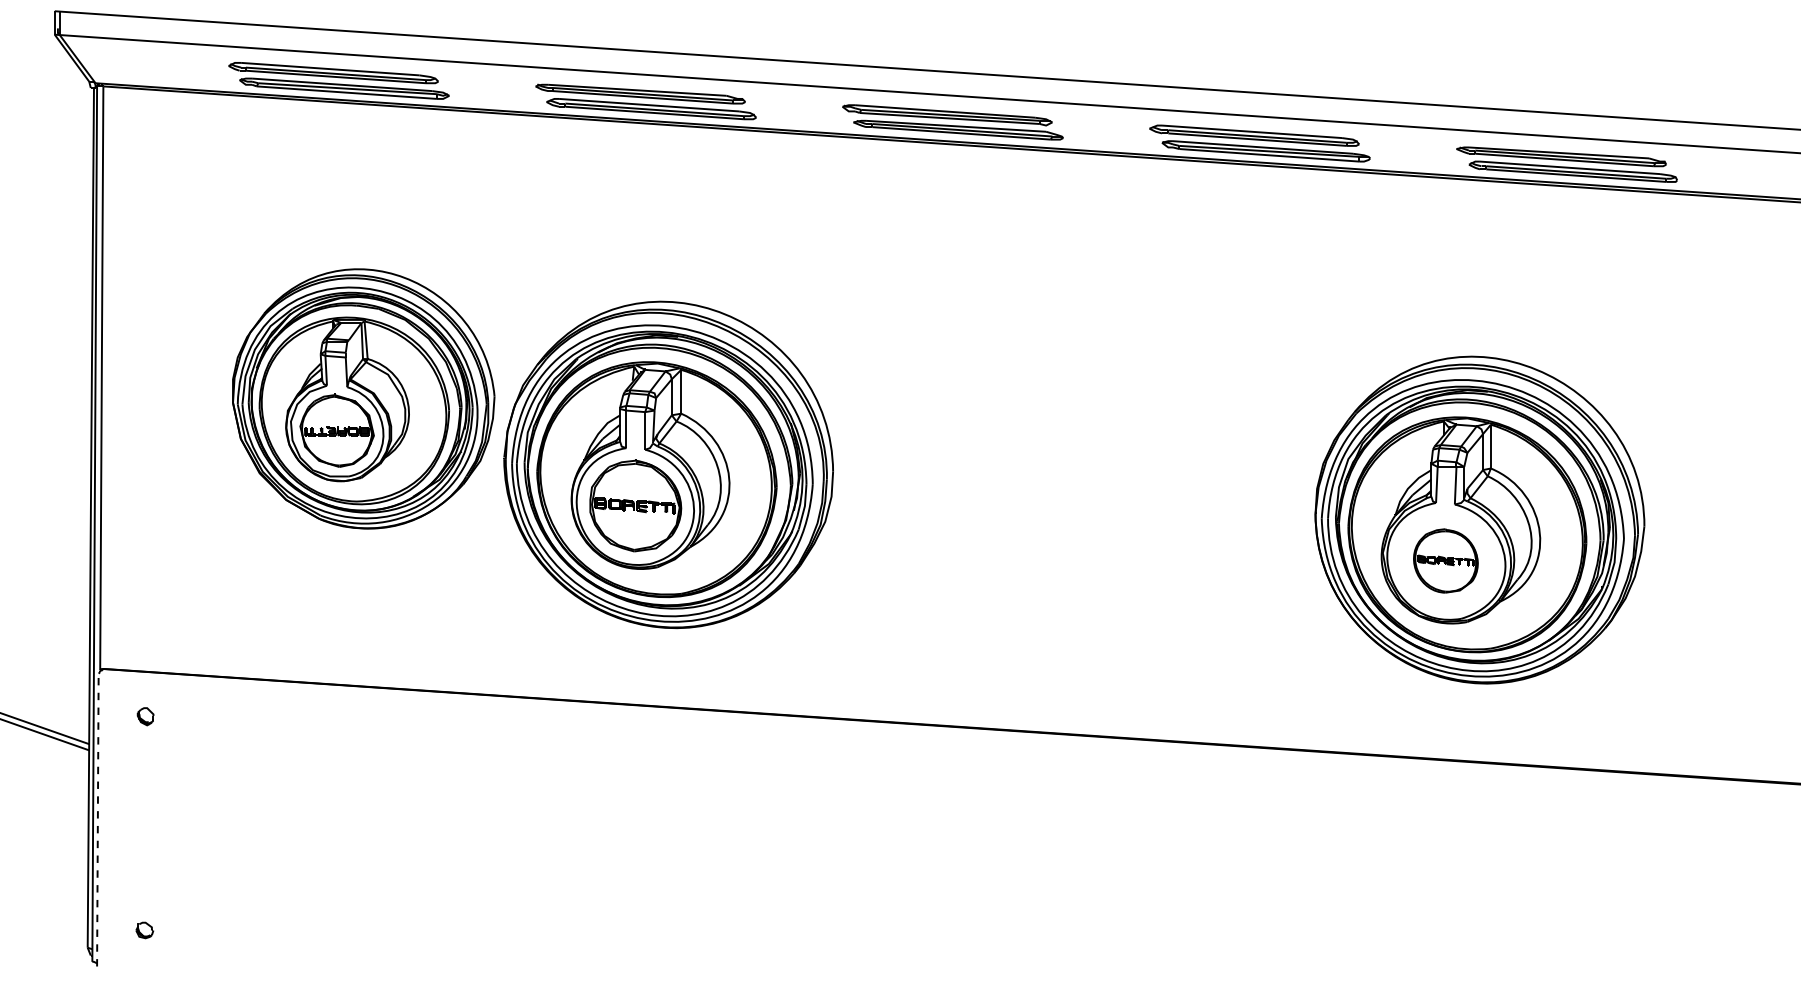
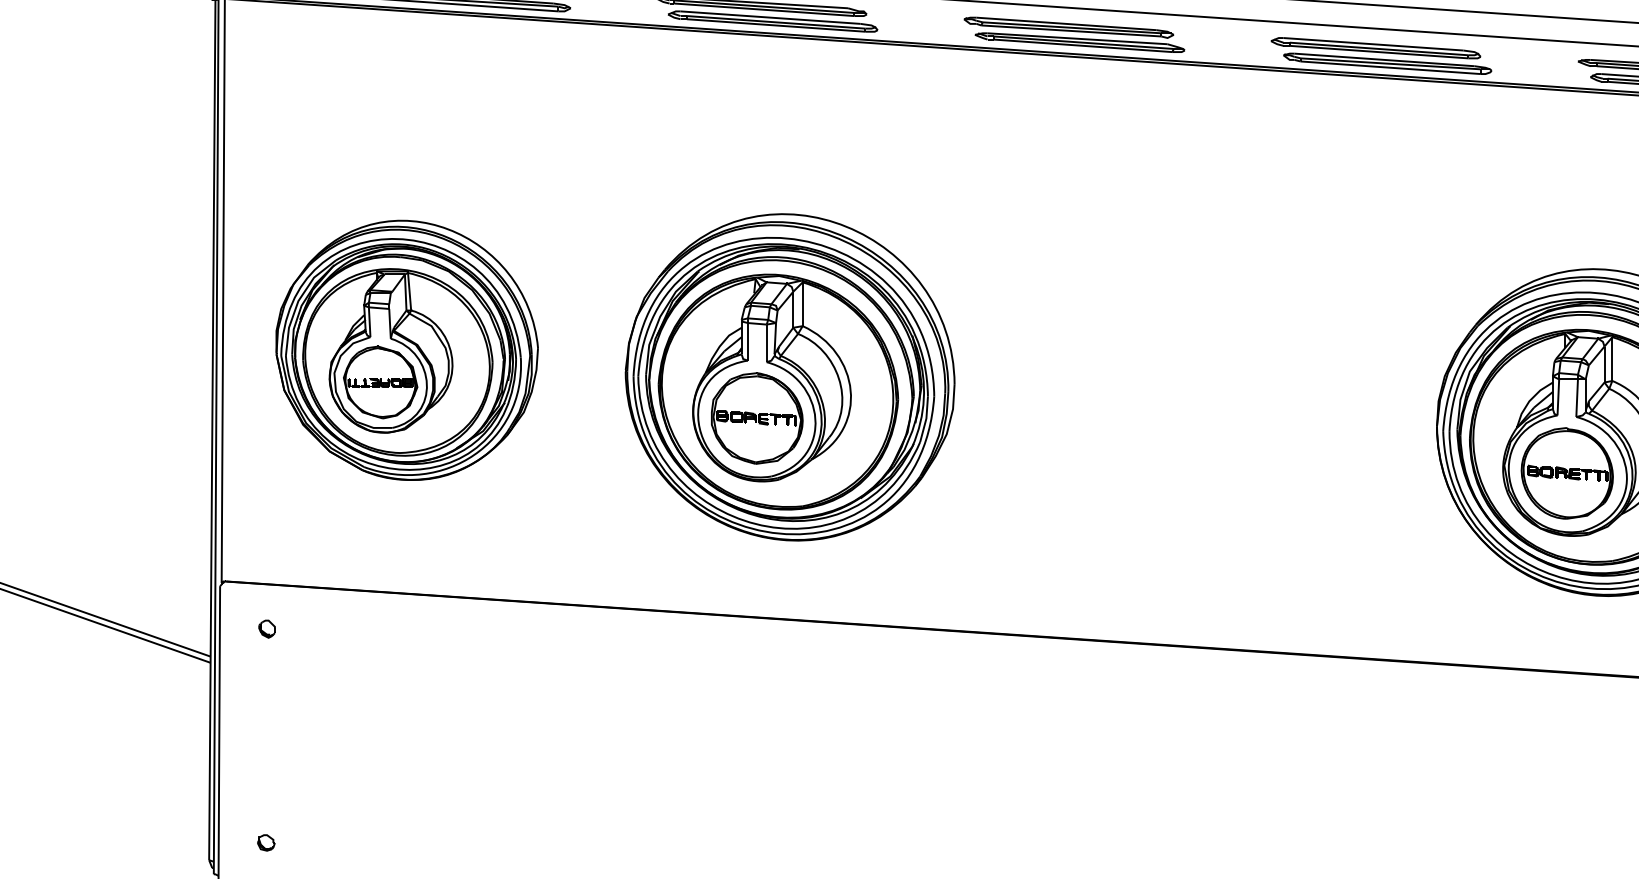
part: (363, 398) -> (406, 349), moved
part: (1445, 560) -> (1566, 472), size x1.43
line: (97, 819) -> (218, 731), dashed -> solid

